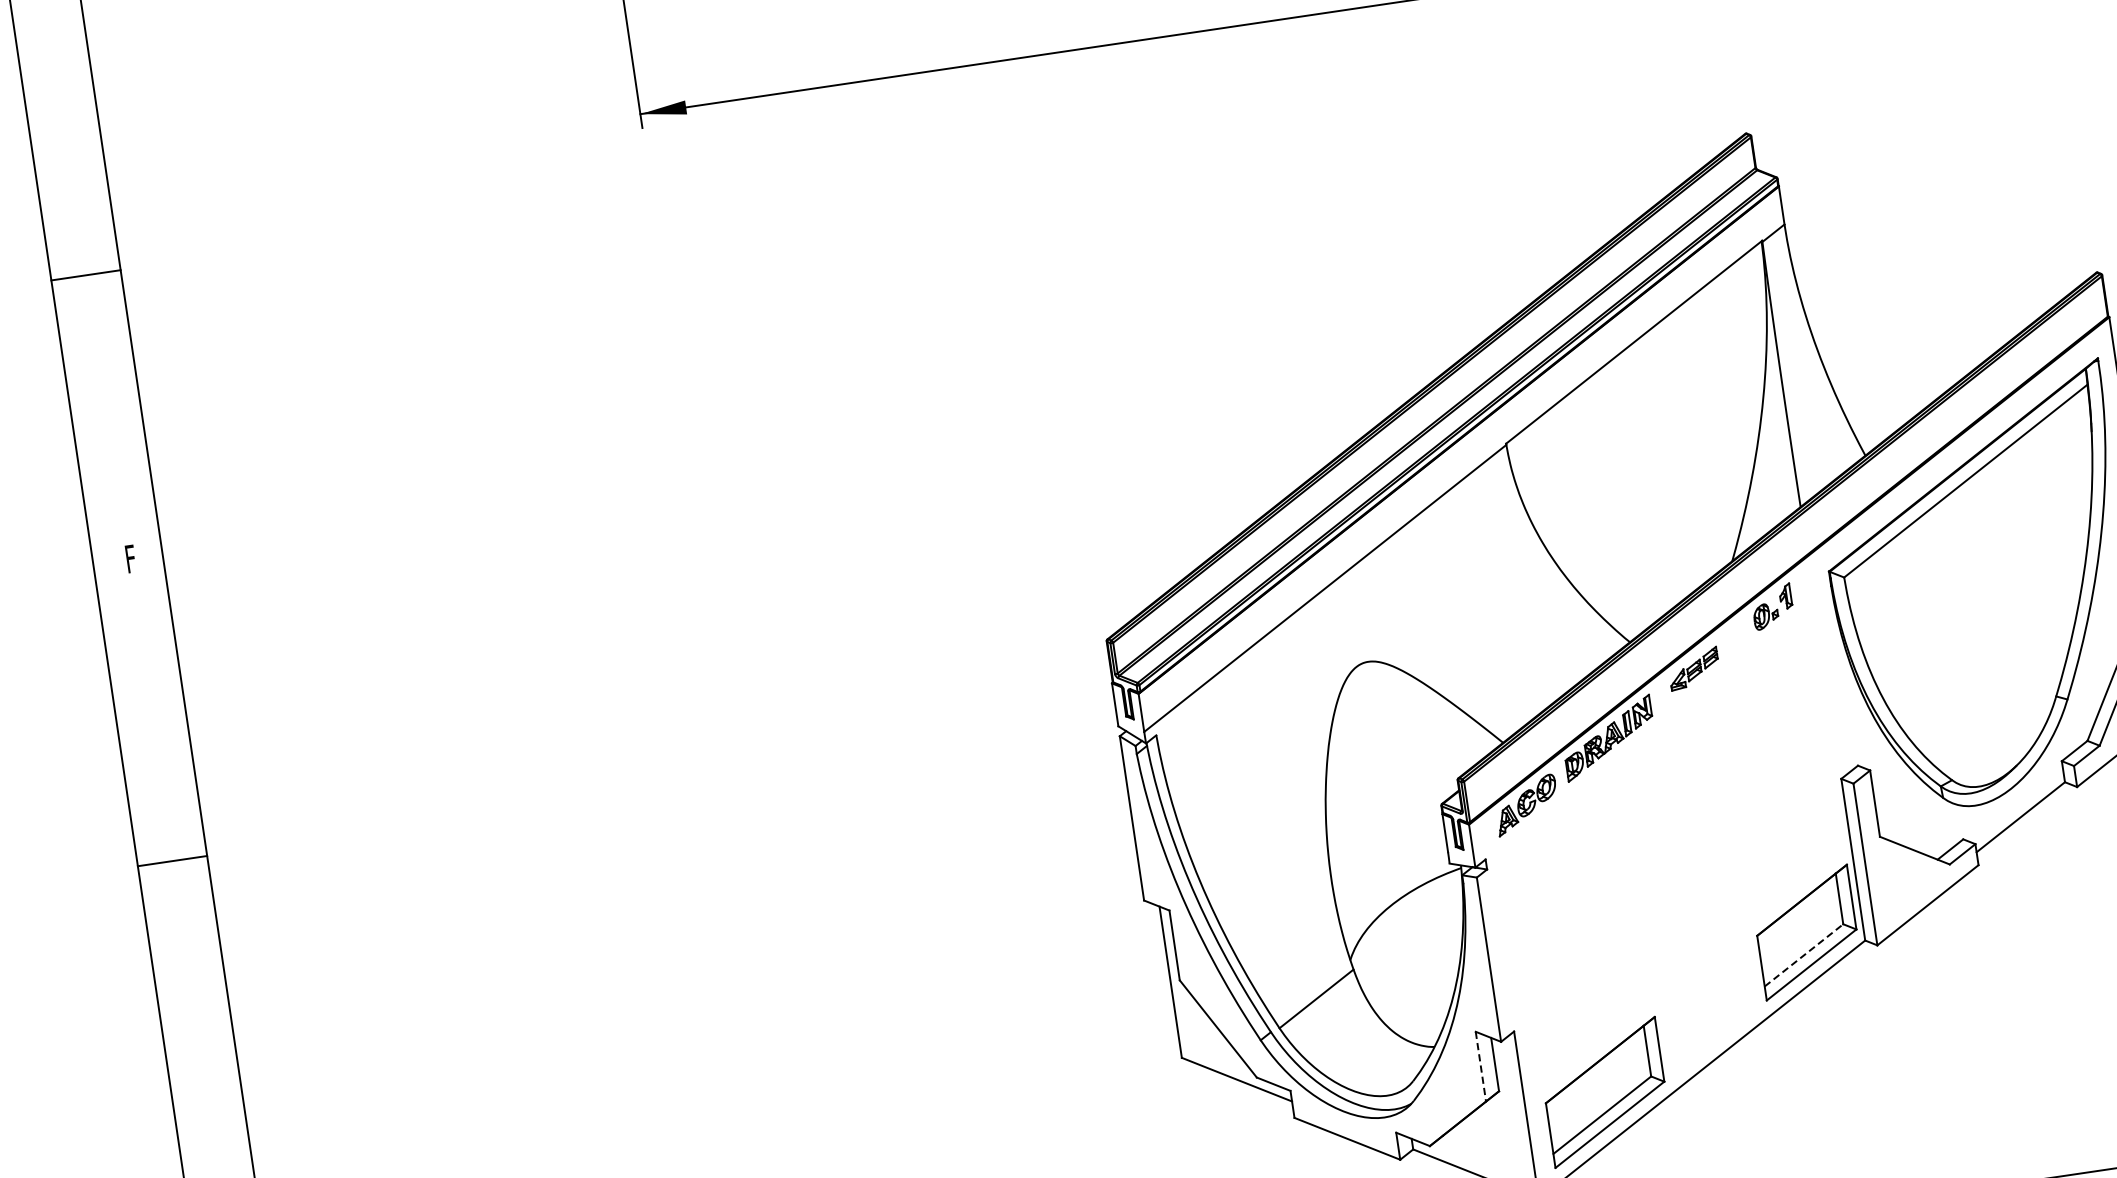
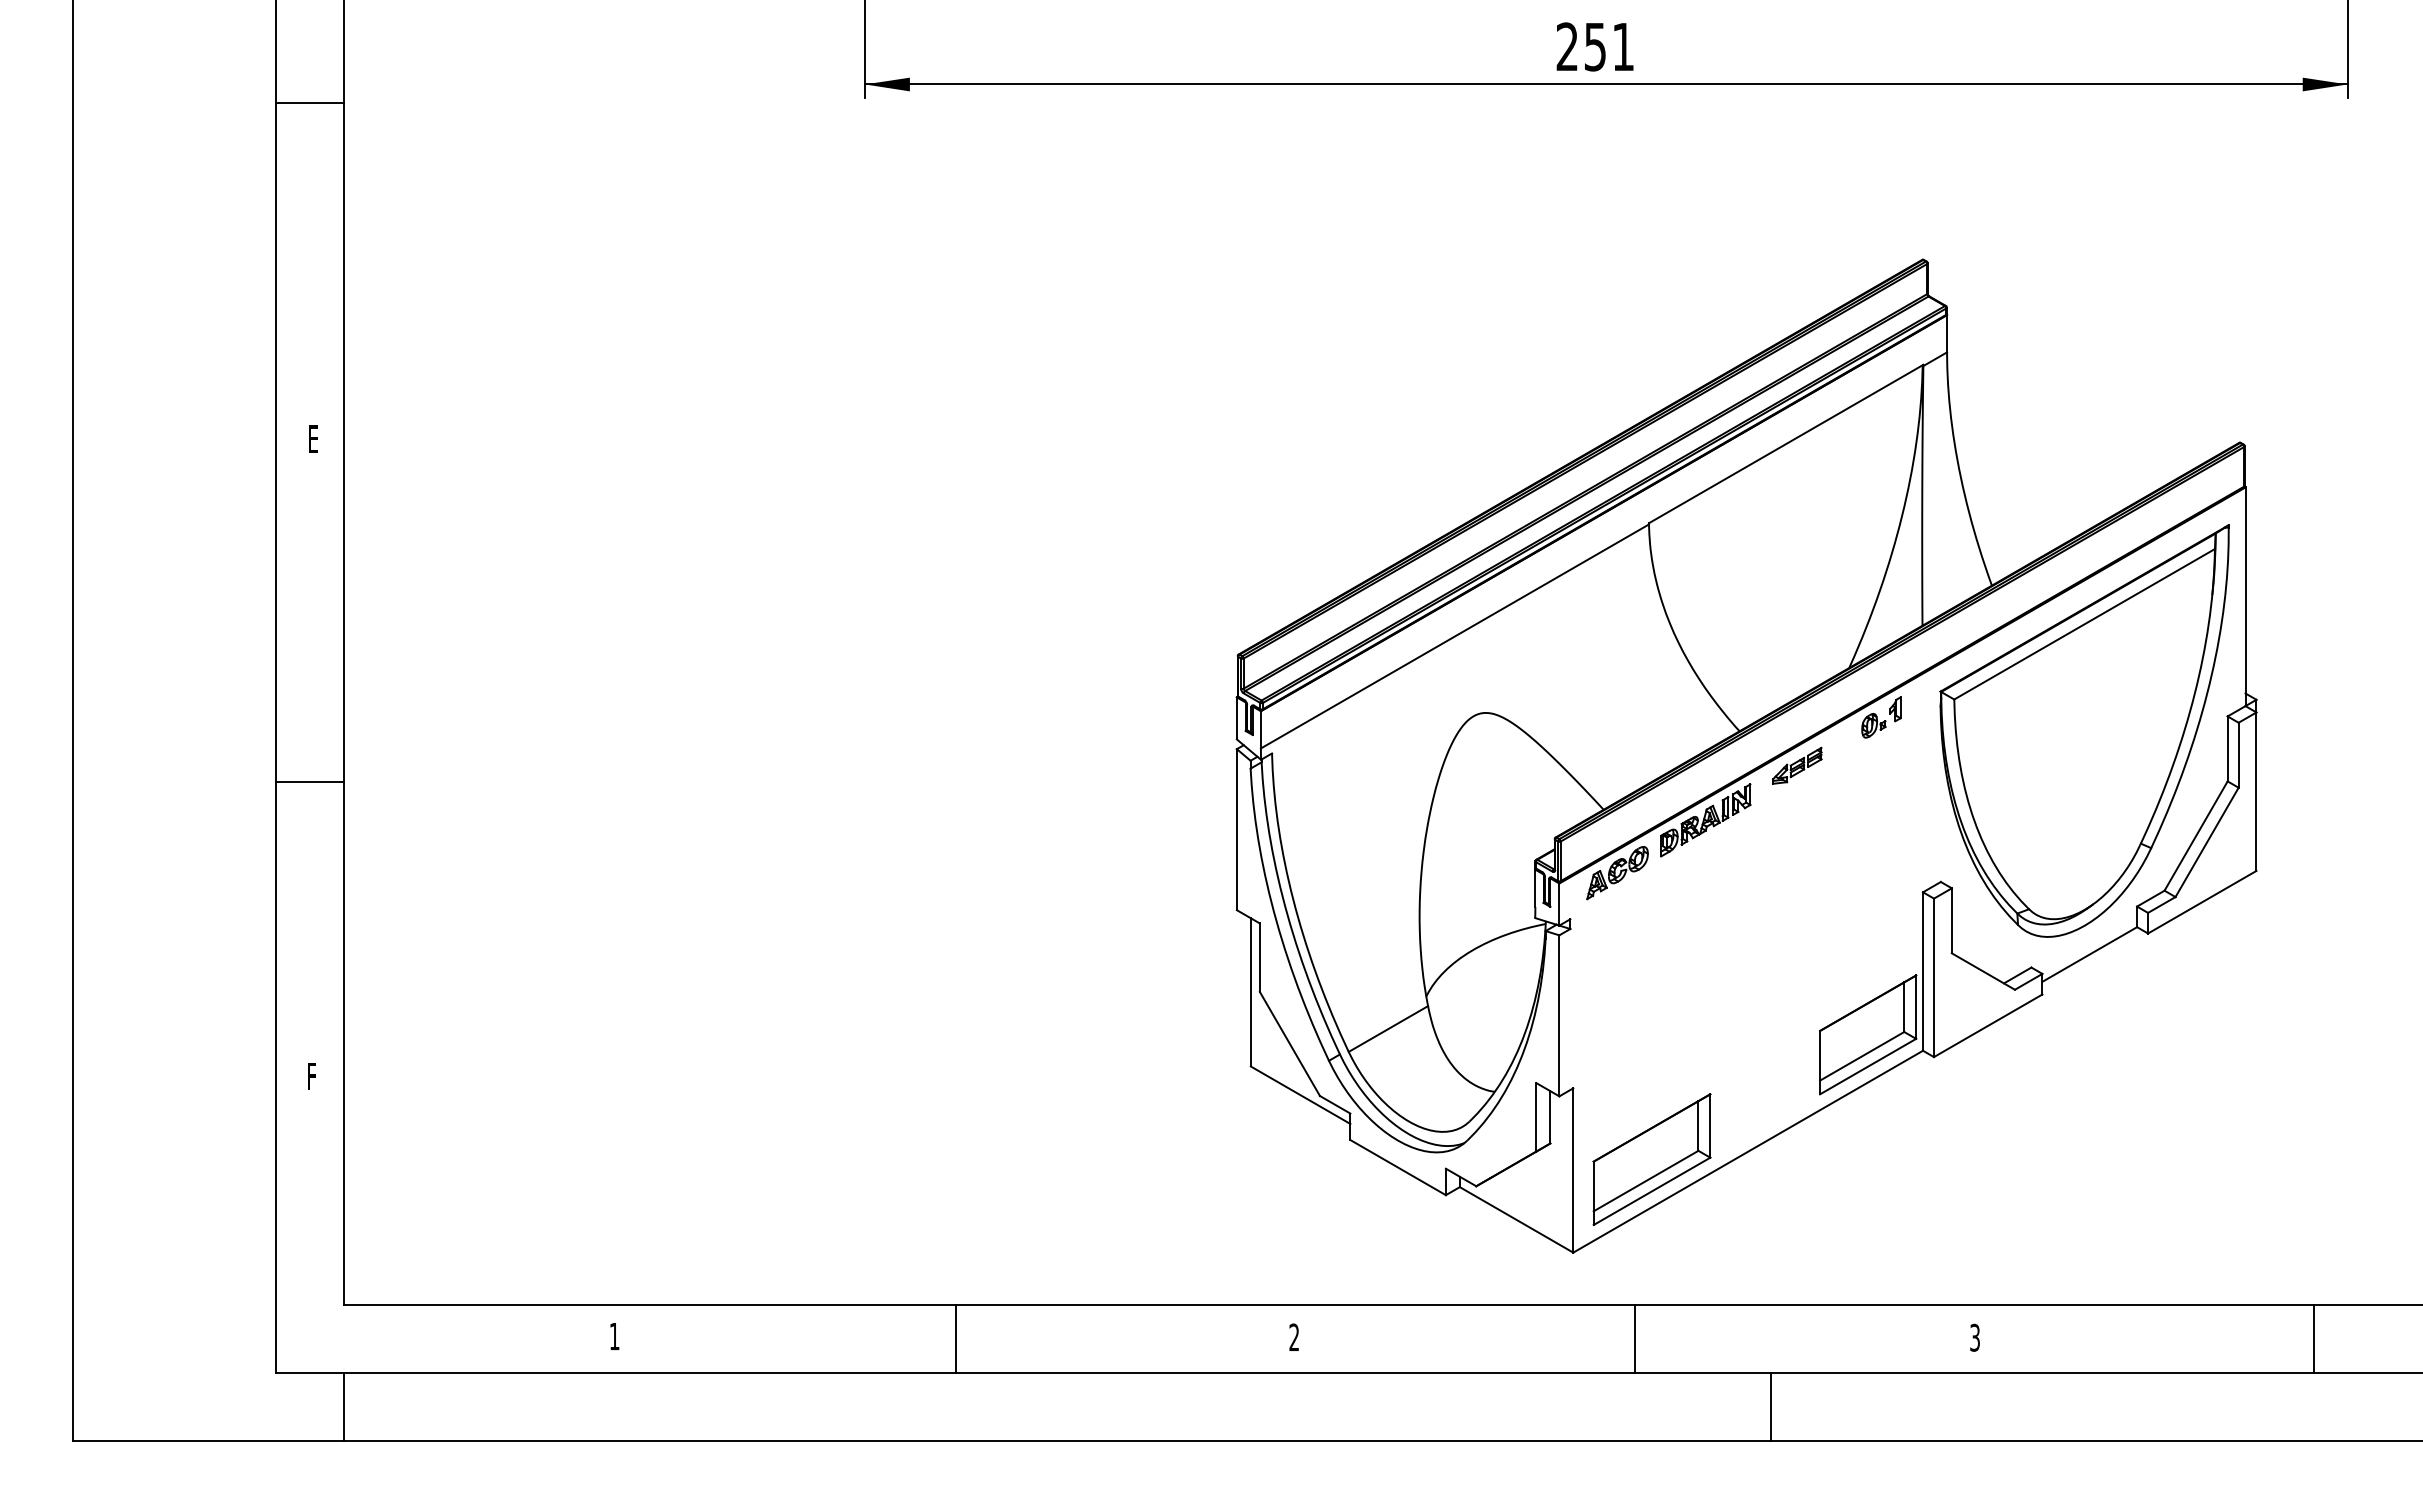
line: (86, 275) -> (310, 102), moved
text: (132, 564) -> (314, 444), F -> E
line: (172, 860) -> (310, 781), moved
line: (1804, 955) -> (1862, 1056), dashed -> solid
line: (1480, 1066) -> (1536, 1117), dashed -> solid

